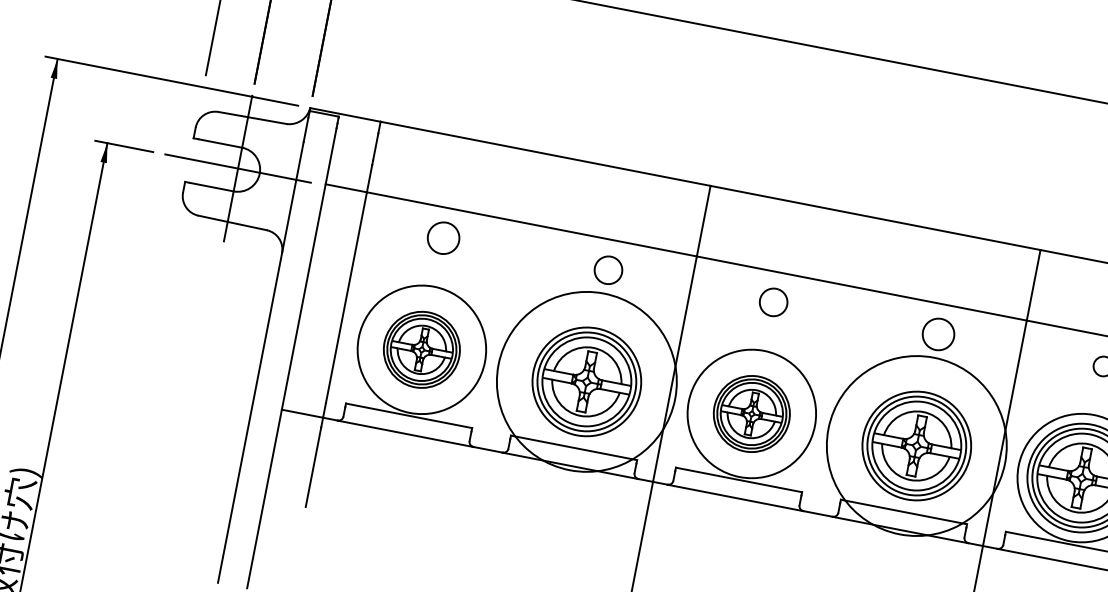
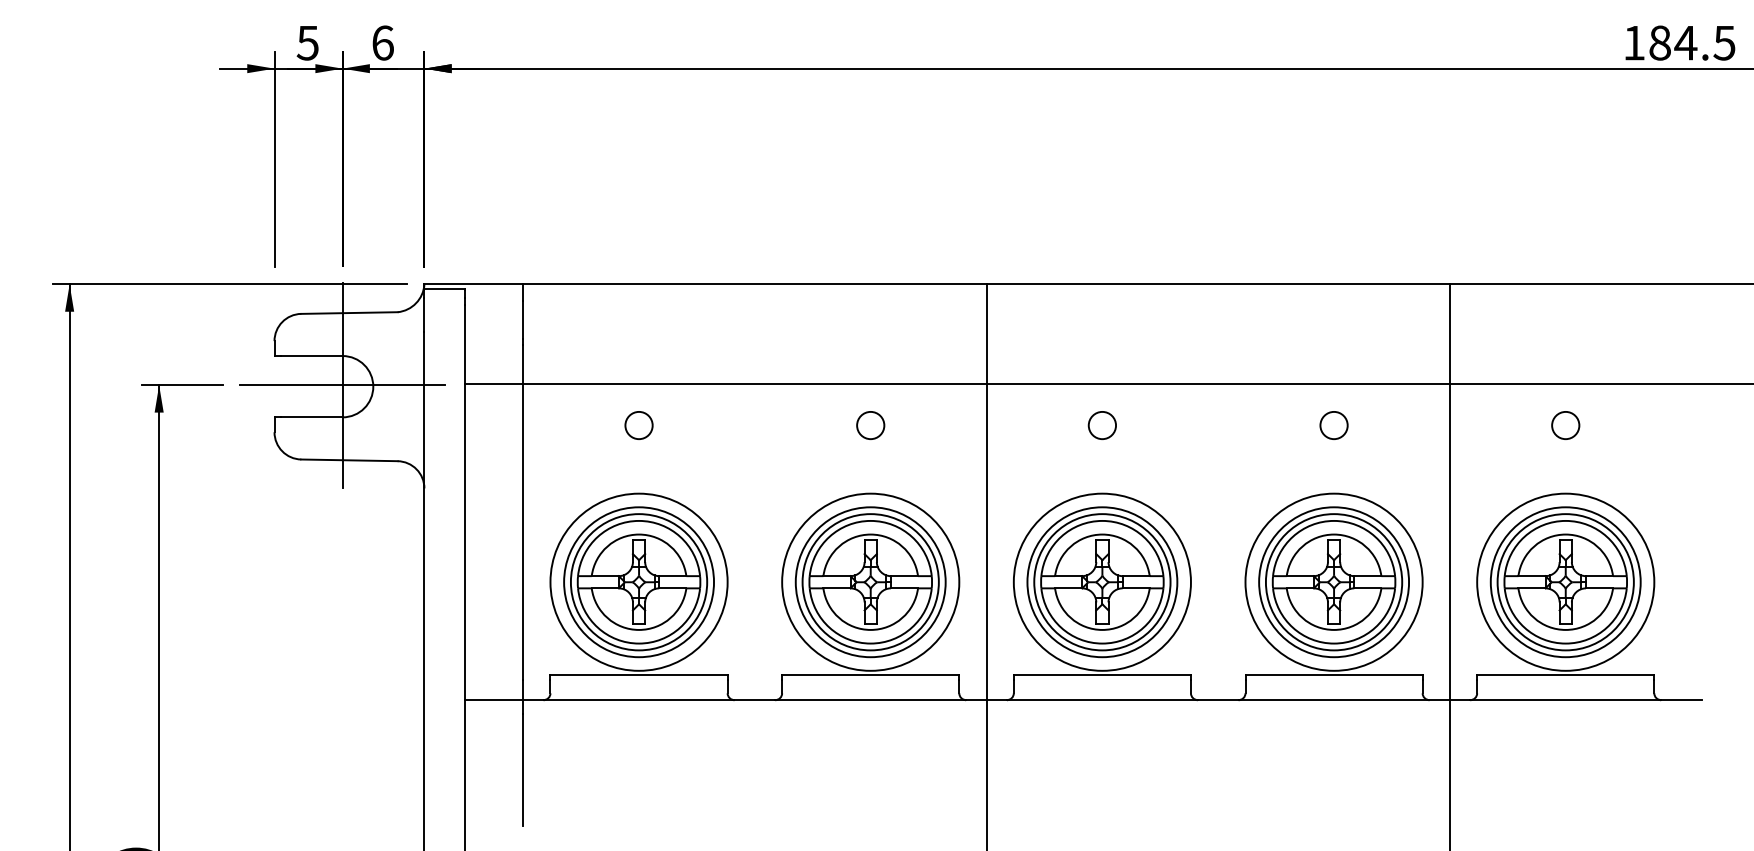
circle: (443, 238) -> (638, 425), size x0.62
circle: (608, 270) -> (870, 425), size x0.71
circle: (772, 302) -> (1101, 425), size x0.71
circle: (938, 334) -> (1333, 425), size x0.62
part: (421, 349) -> (638, 582), size x1.43
circle: (586, 381) -> (870, 581), size x0.71
part: (751, 414) -> (1102, 582), size x1.43
circle: (916, 445) -> (1333, 581), size x0.71

